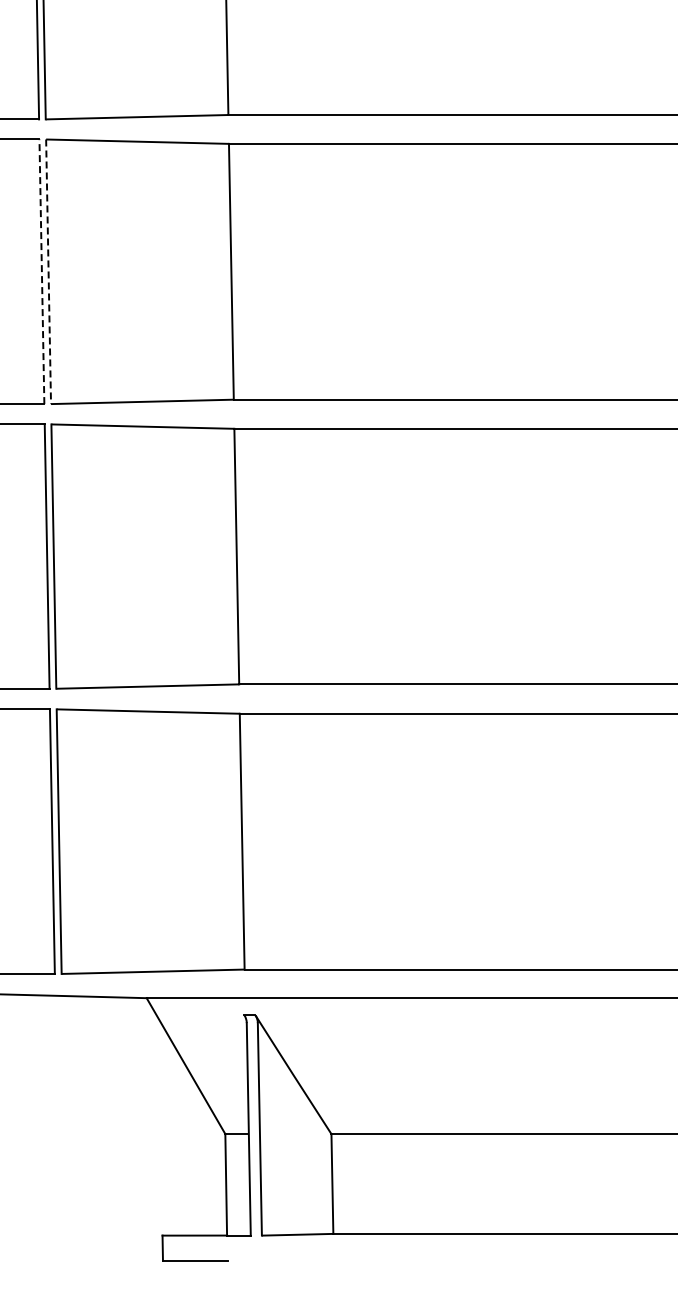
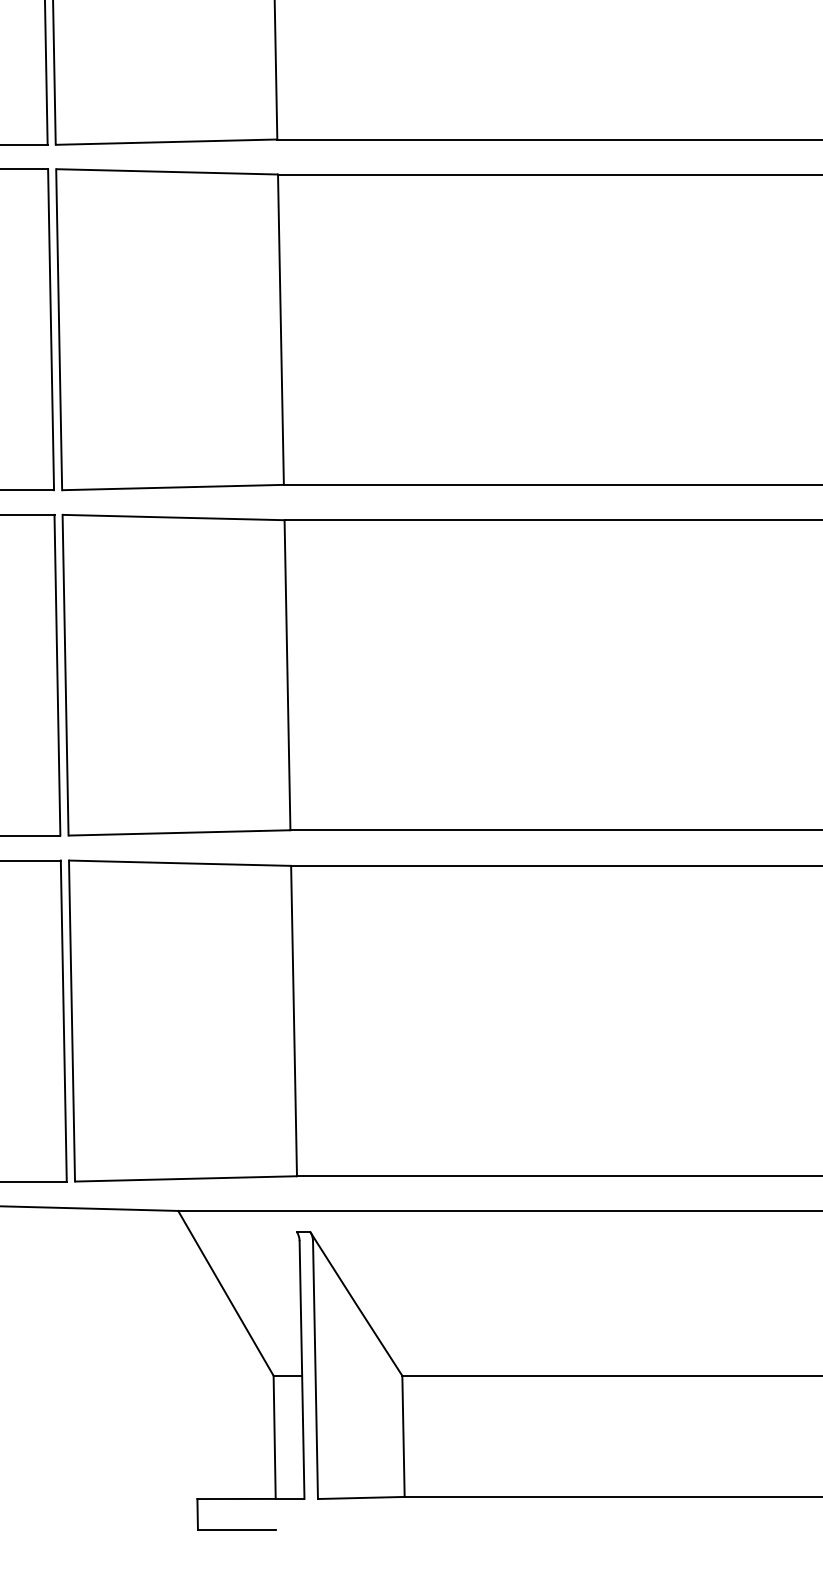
line: (41, 271) -> (50, 329), dashed -> solid
line: (48, 272) -> (59, 330), dashed -> solid

